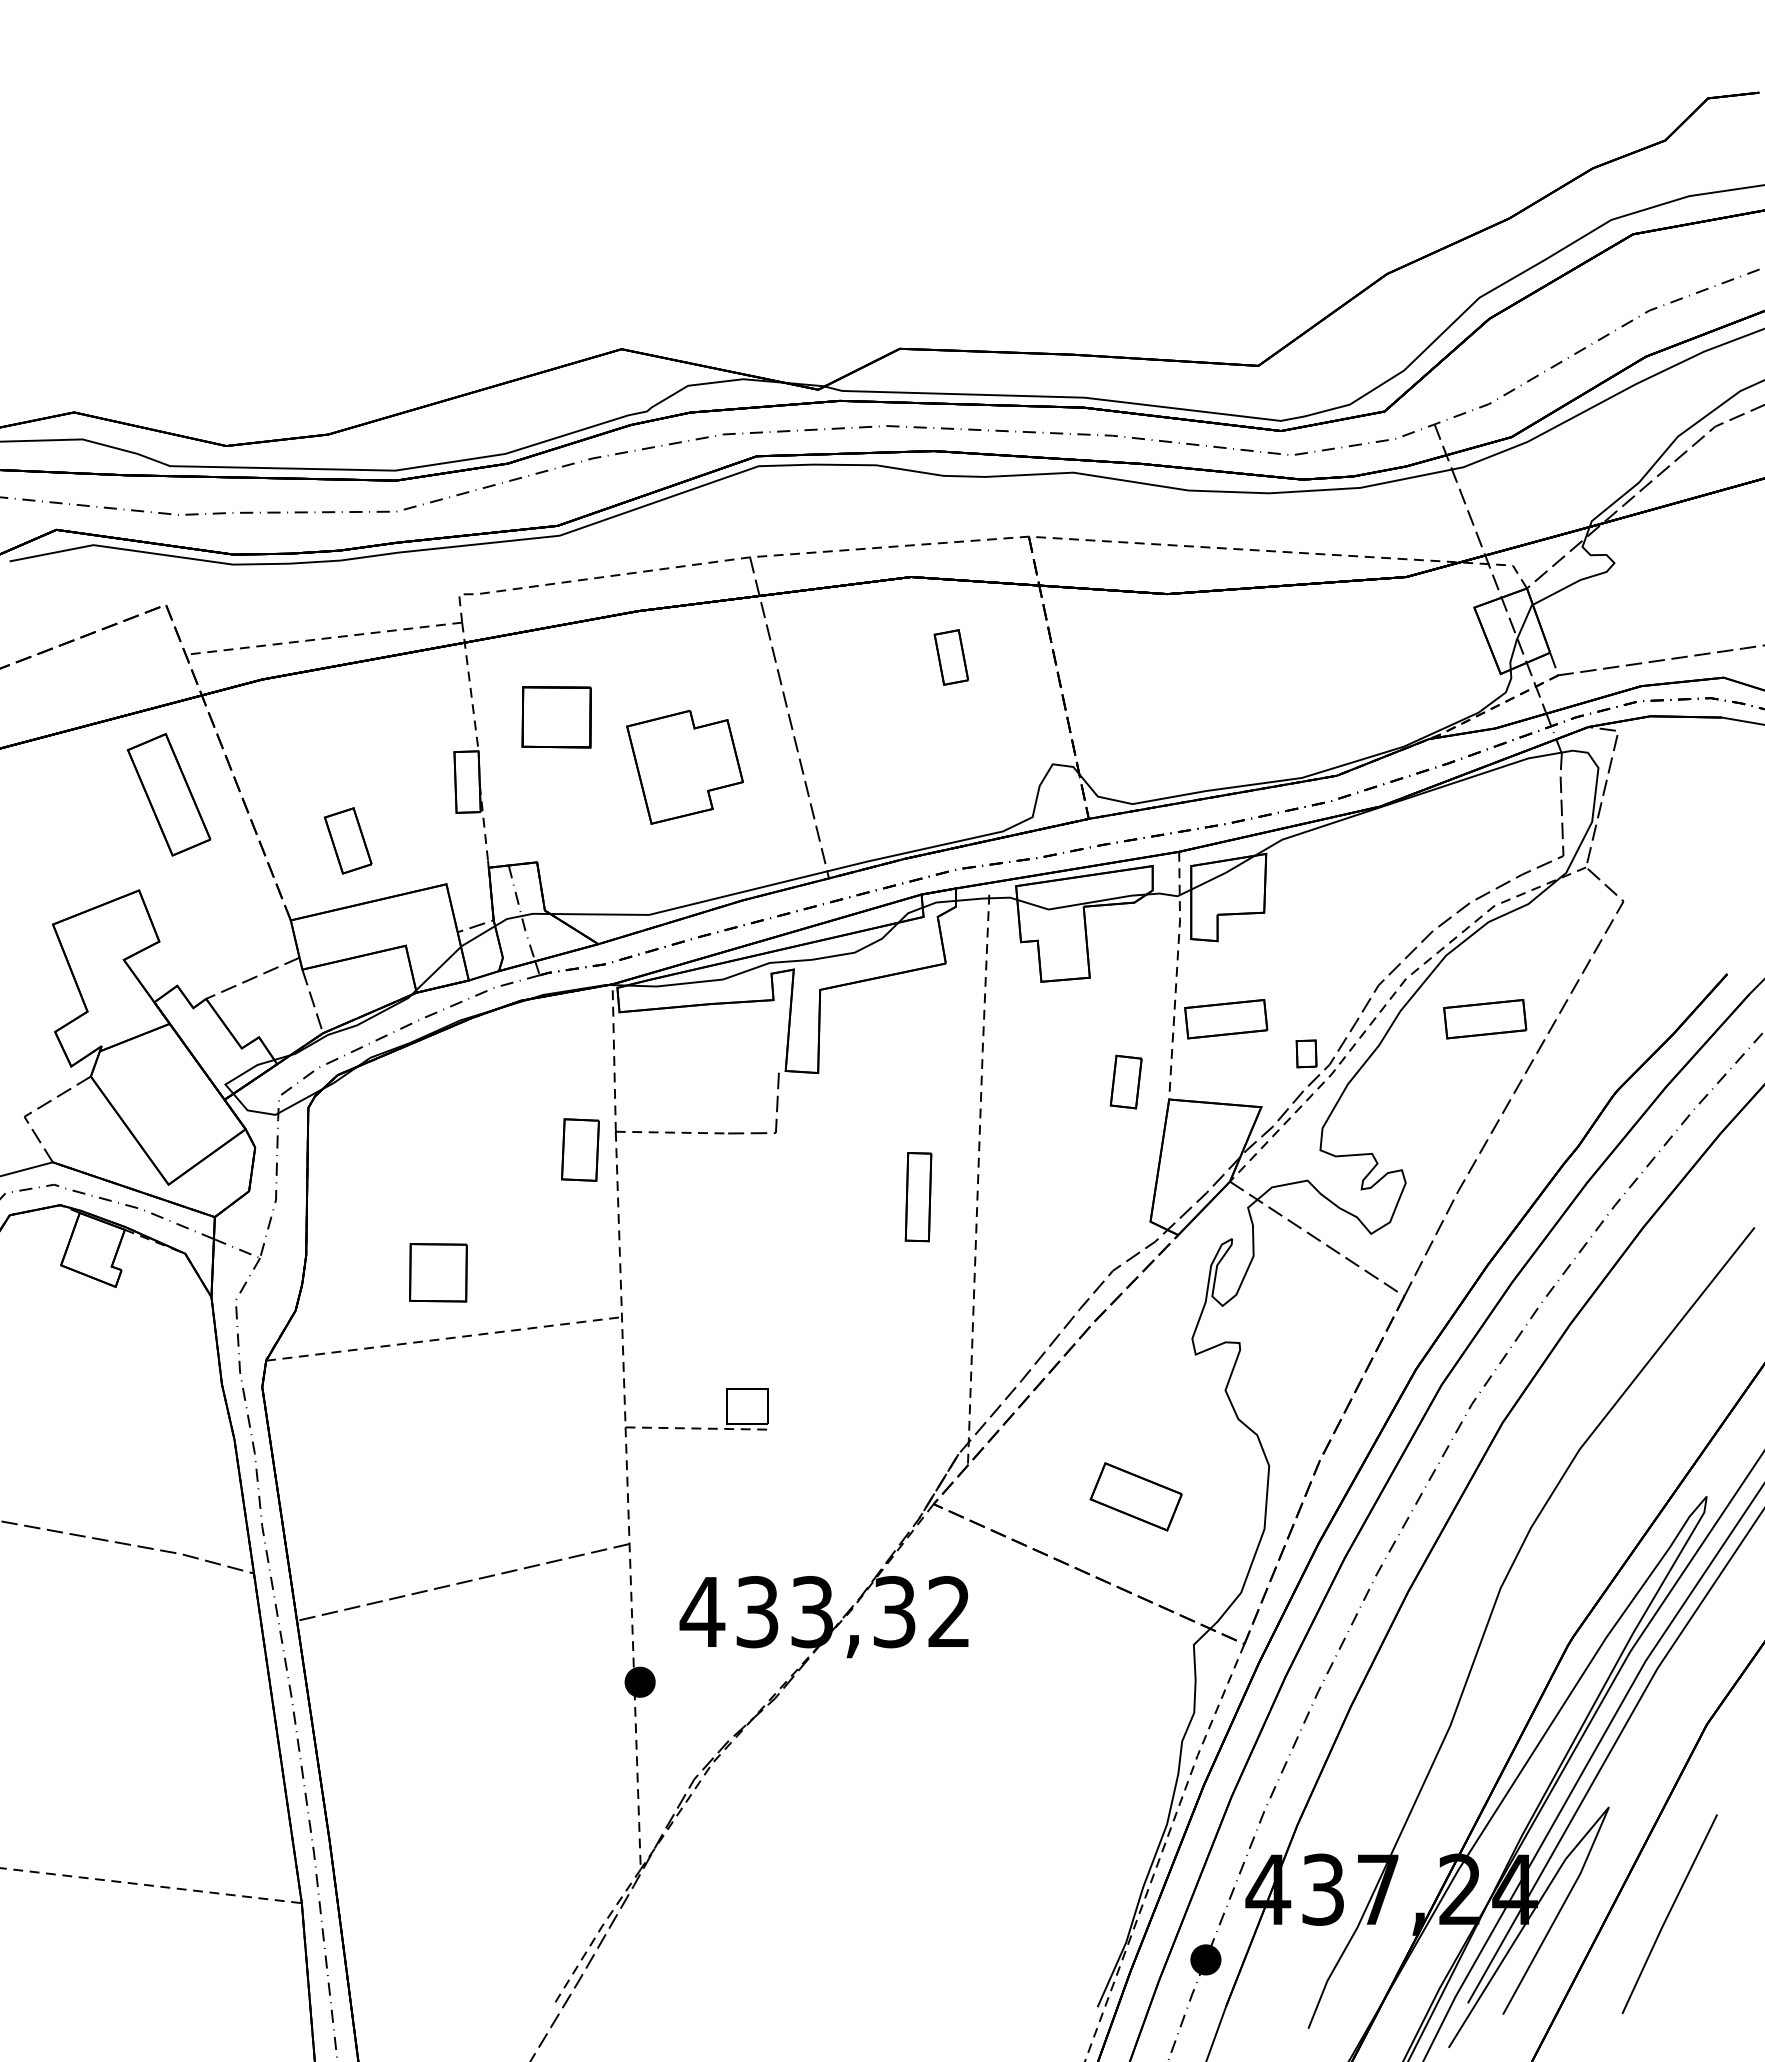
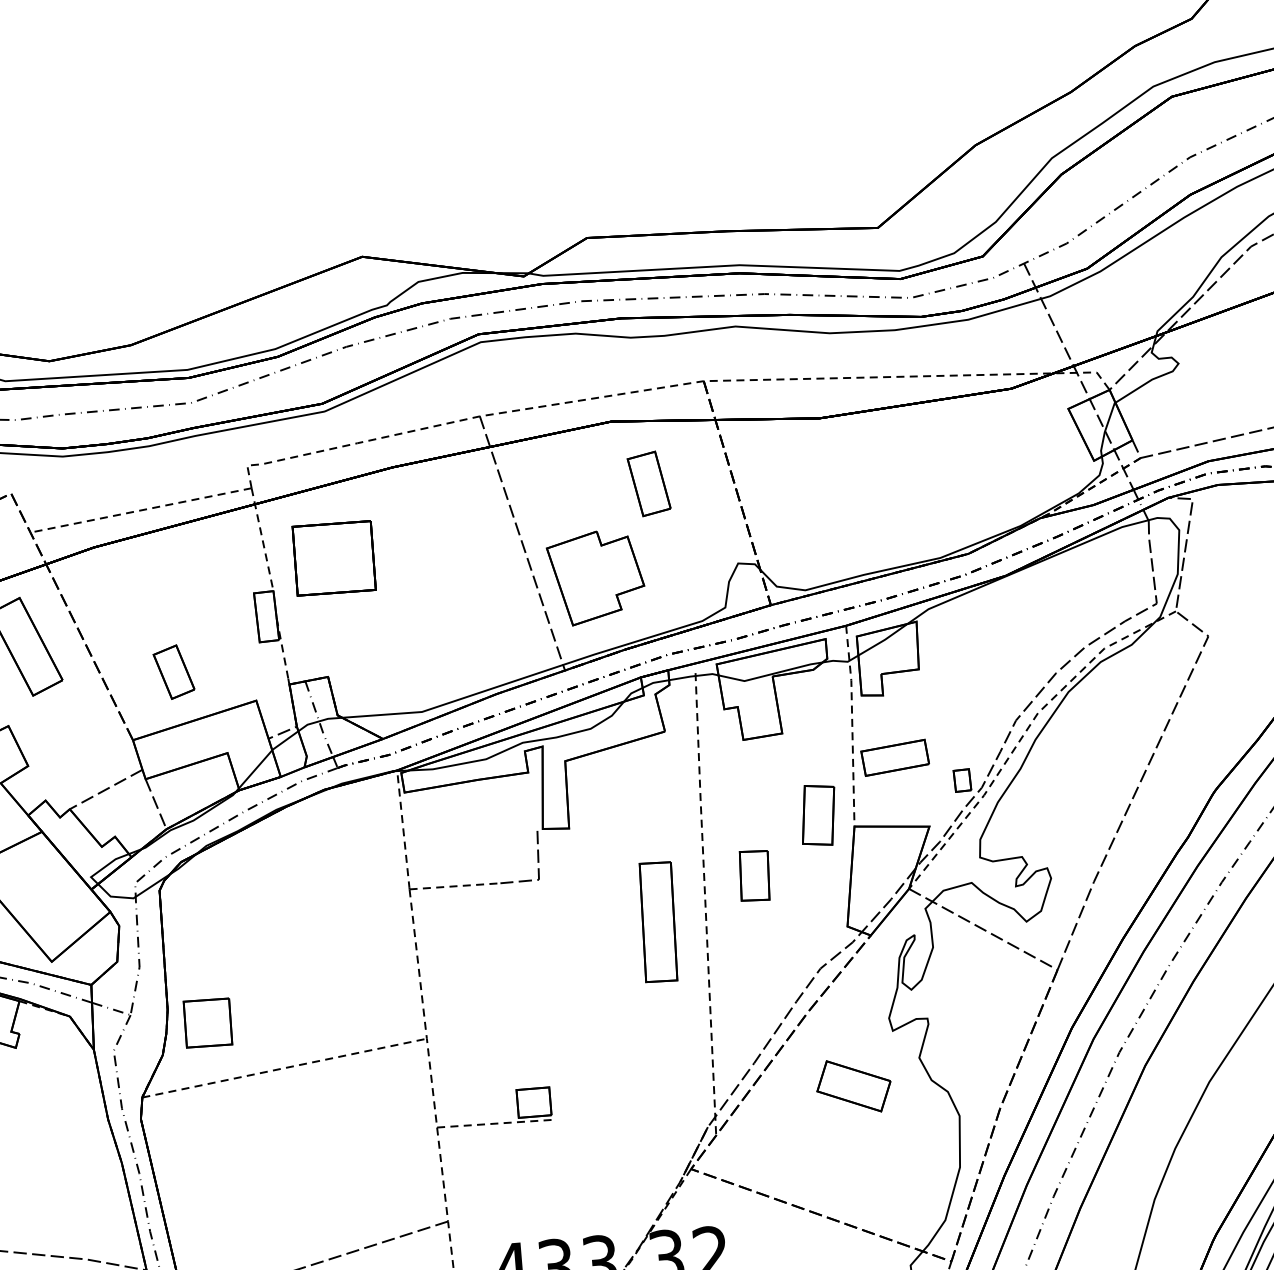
part: (951, 657) -> (649, 483), size x1.43
part: (556, 717) -> (334, 558), size x1.43
part: (684, 767) -> (595, 577), moved
part: (1485, 1019) -> (1104, 740), removed
part: (1126, 1081) -> (818, 814), size x1.43
part: (580, 1149) -> (754, 875), moved
part: (918, 1196) -> (658, 921), size x1.67
part: (438, 1272) -> (208, 1022), moved
part: (1135, 1496) -> (853, 1086), moved

